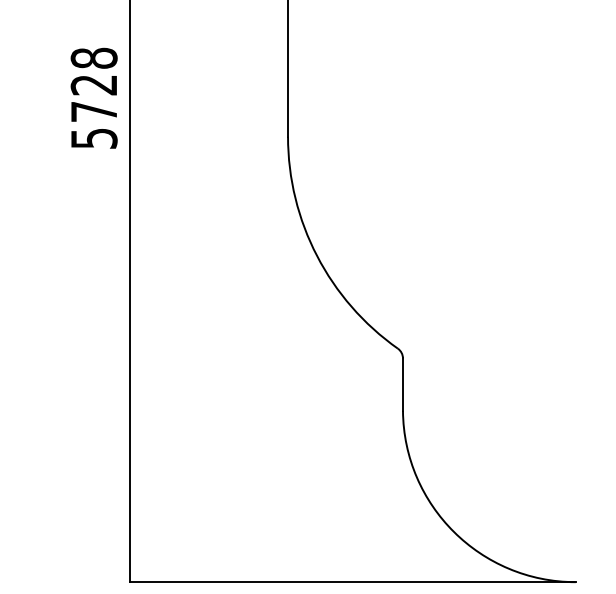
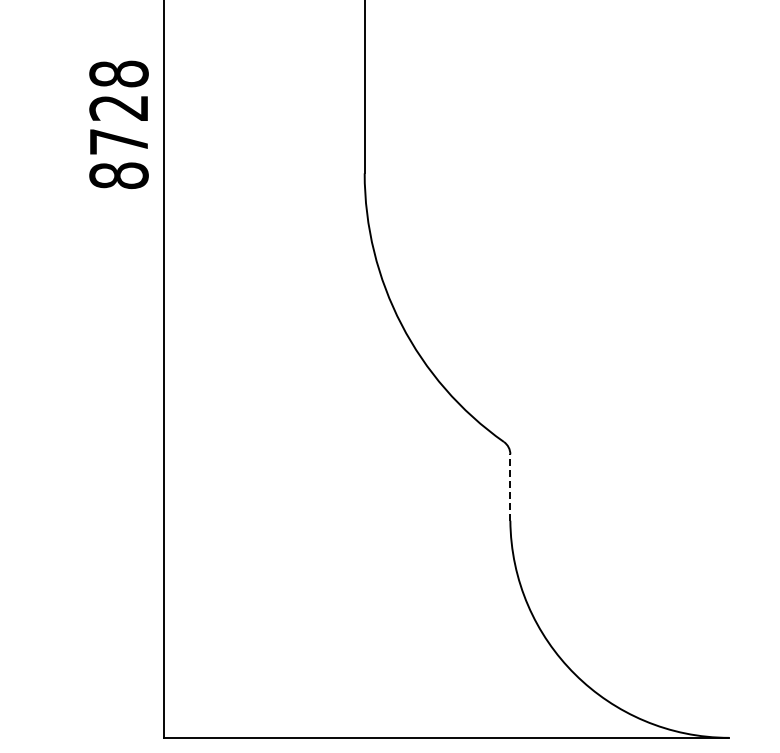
text: (93, 138) -> (118, 175), 5728 -> 8728
line: (403, 384) -> (510, 487), solid -> dashed

